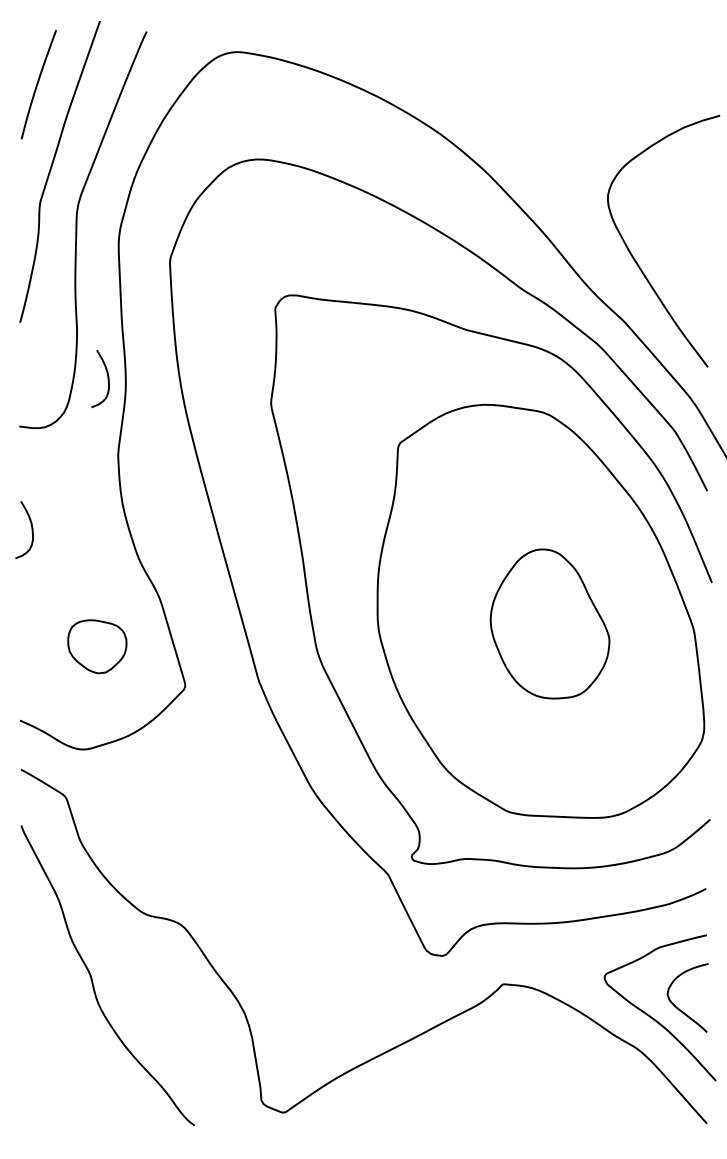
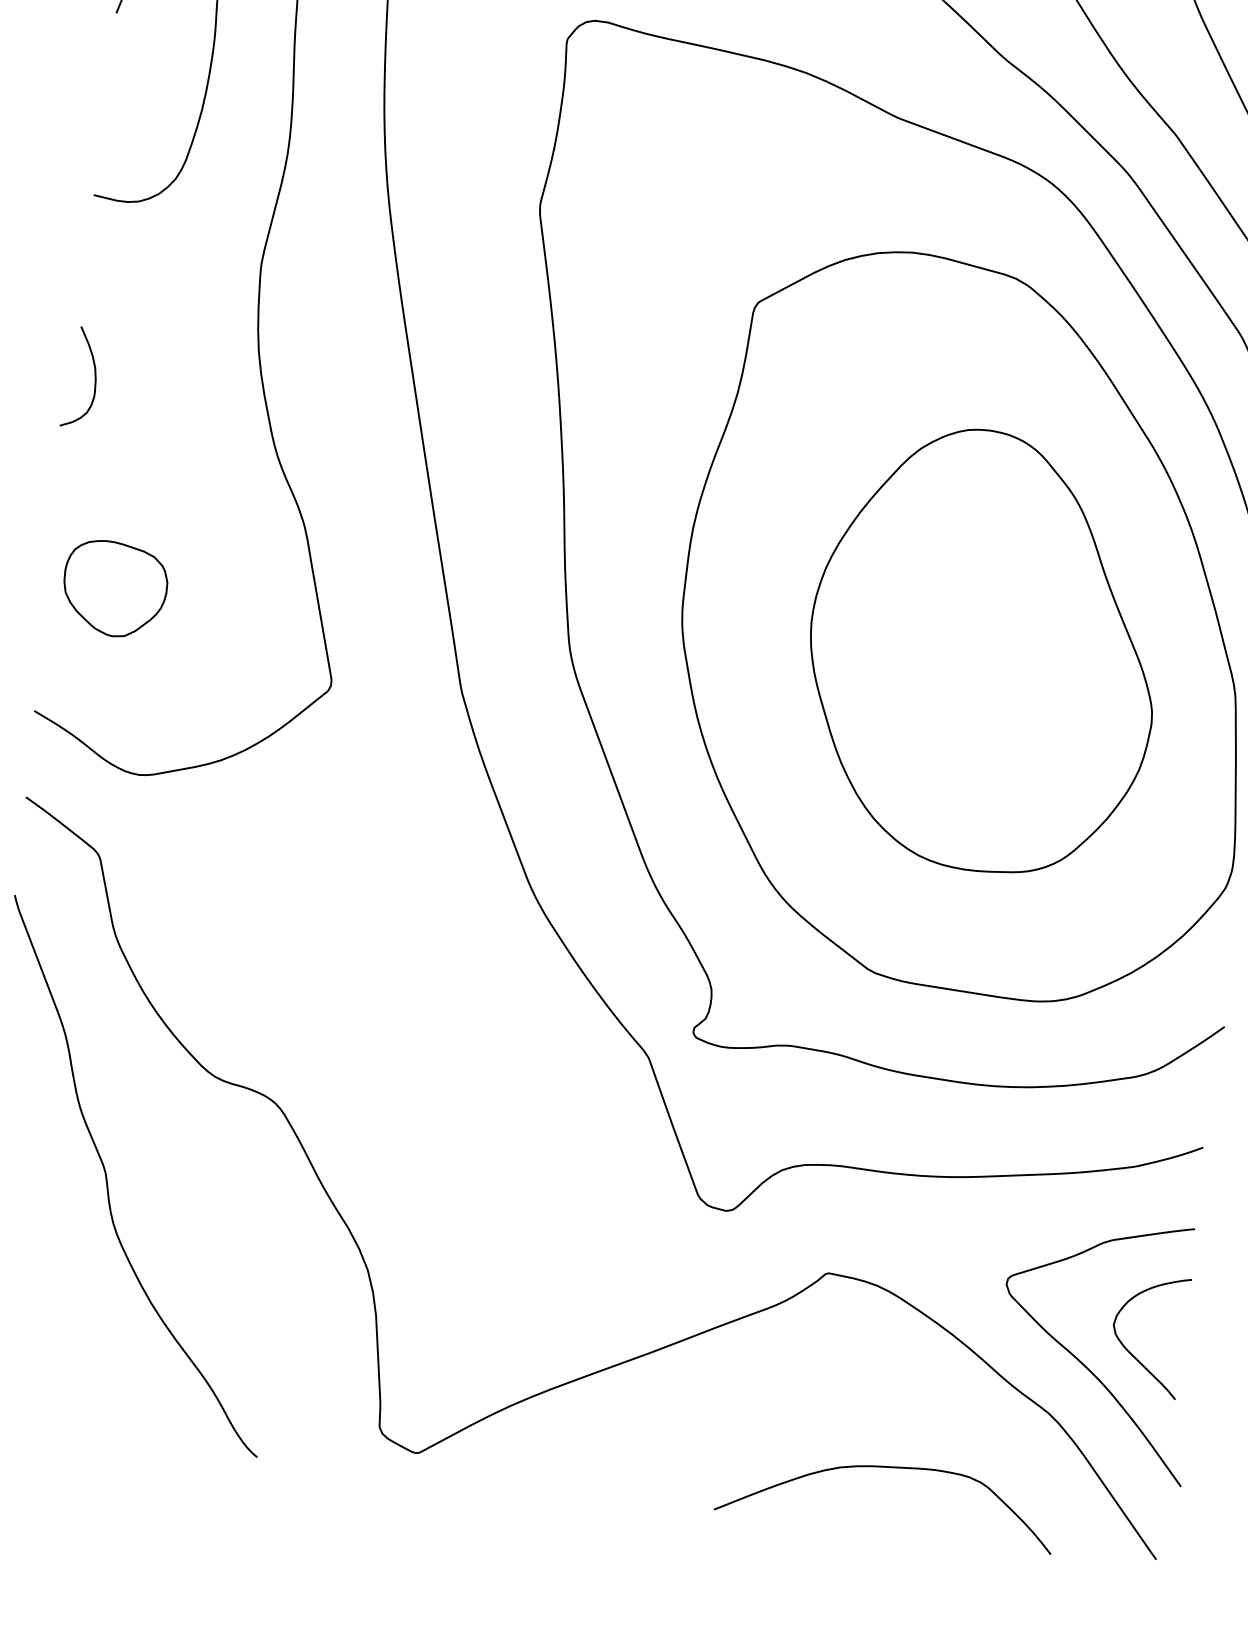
curve: (107, 378) -> (258, 128), removed
part: (549, 623) -> (983, 649), size x1.67
part: (97, 646) -> (115, 588), moved
curve: (550, 1090) -> (888, 1469), added

